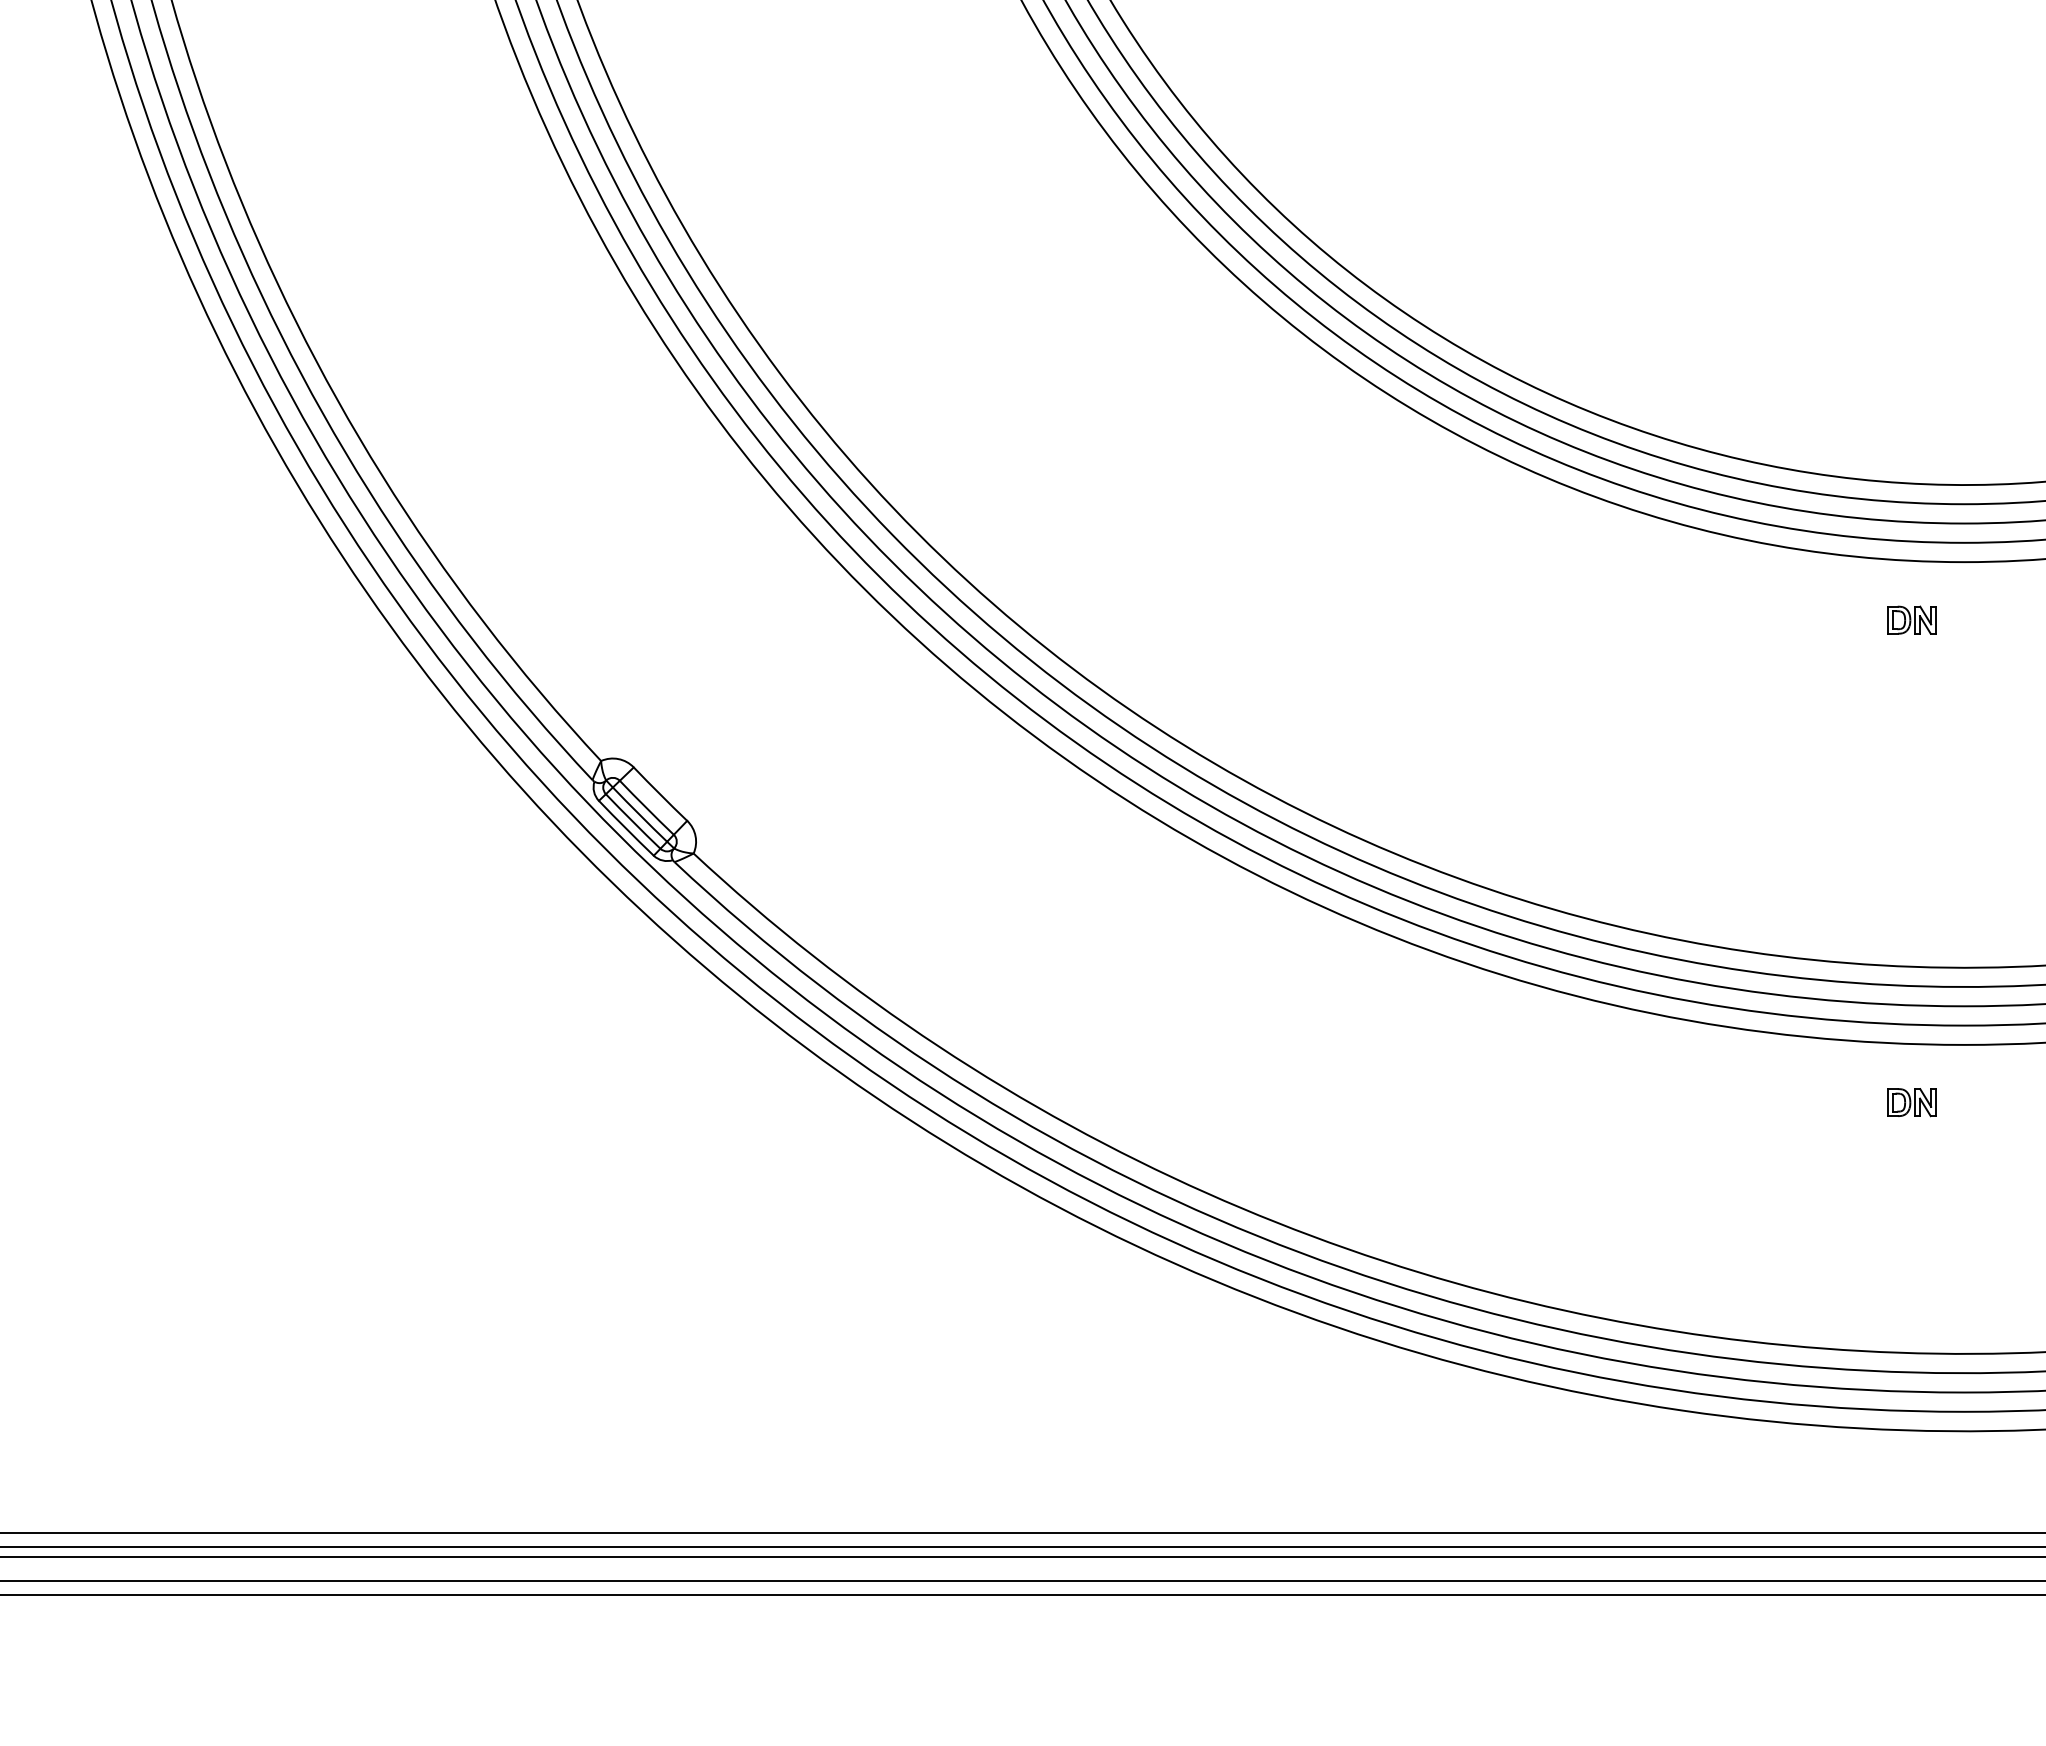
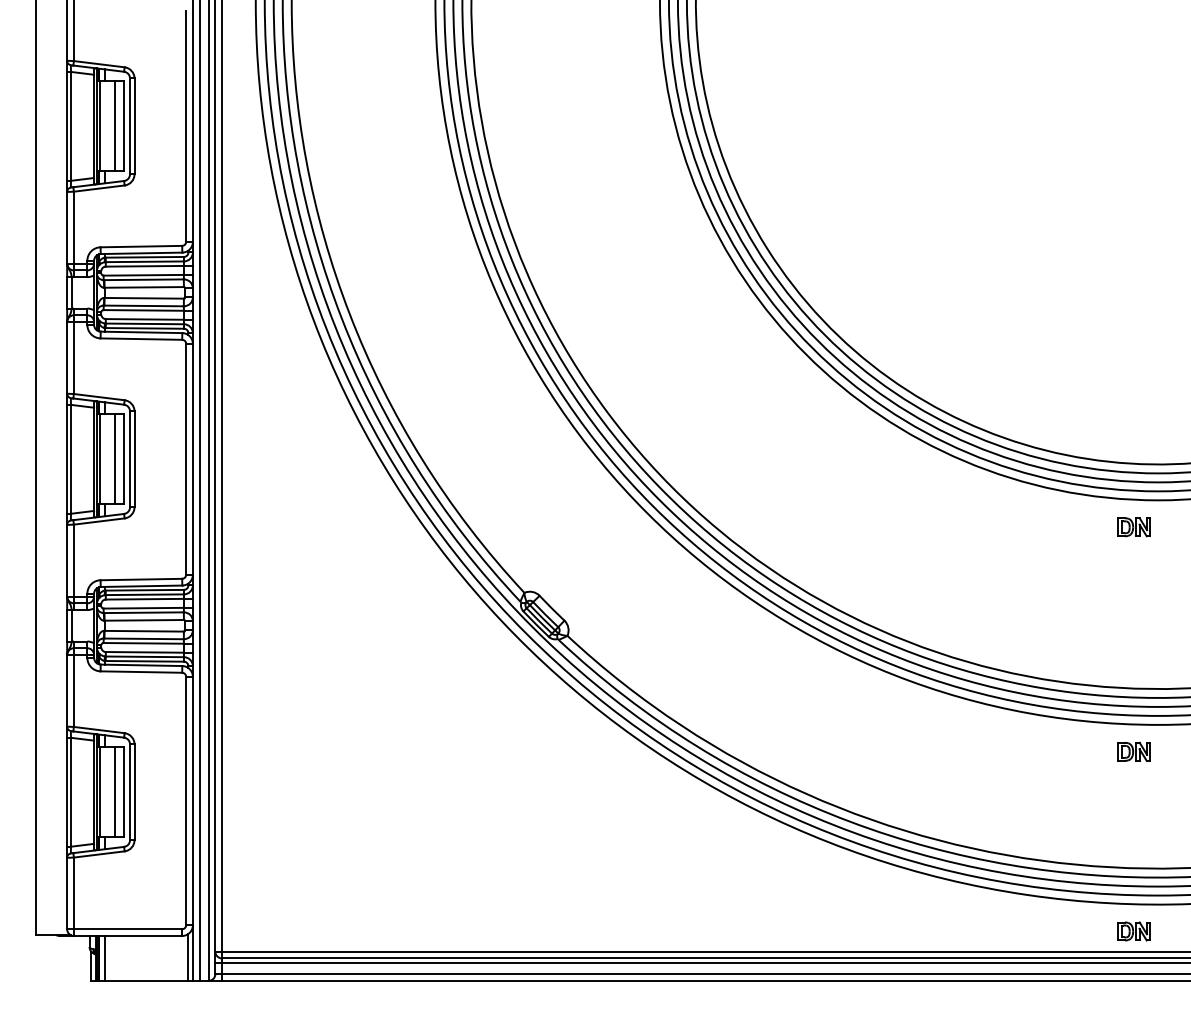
part: (1910, 620) -> (1133, 527), size x1.43
part: (1910, 1102) -> (1133, 751), size x1.43
part: (1910, 1489) -> (1133, 931), added

